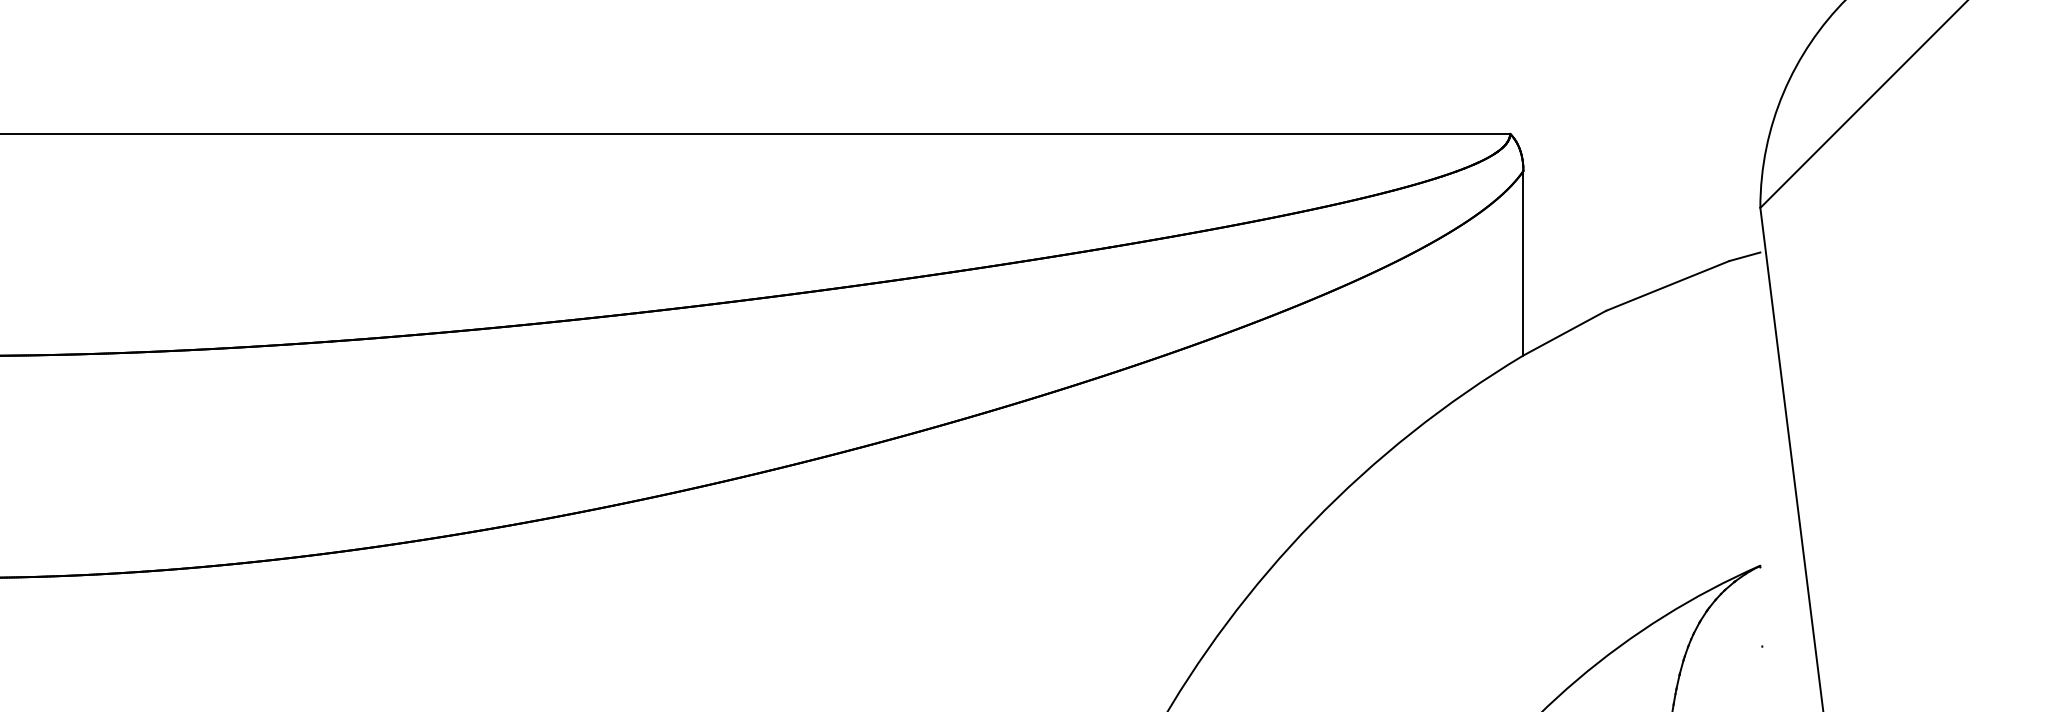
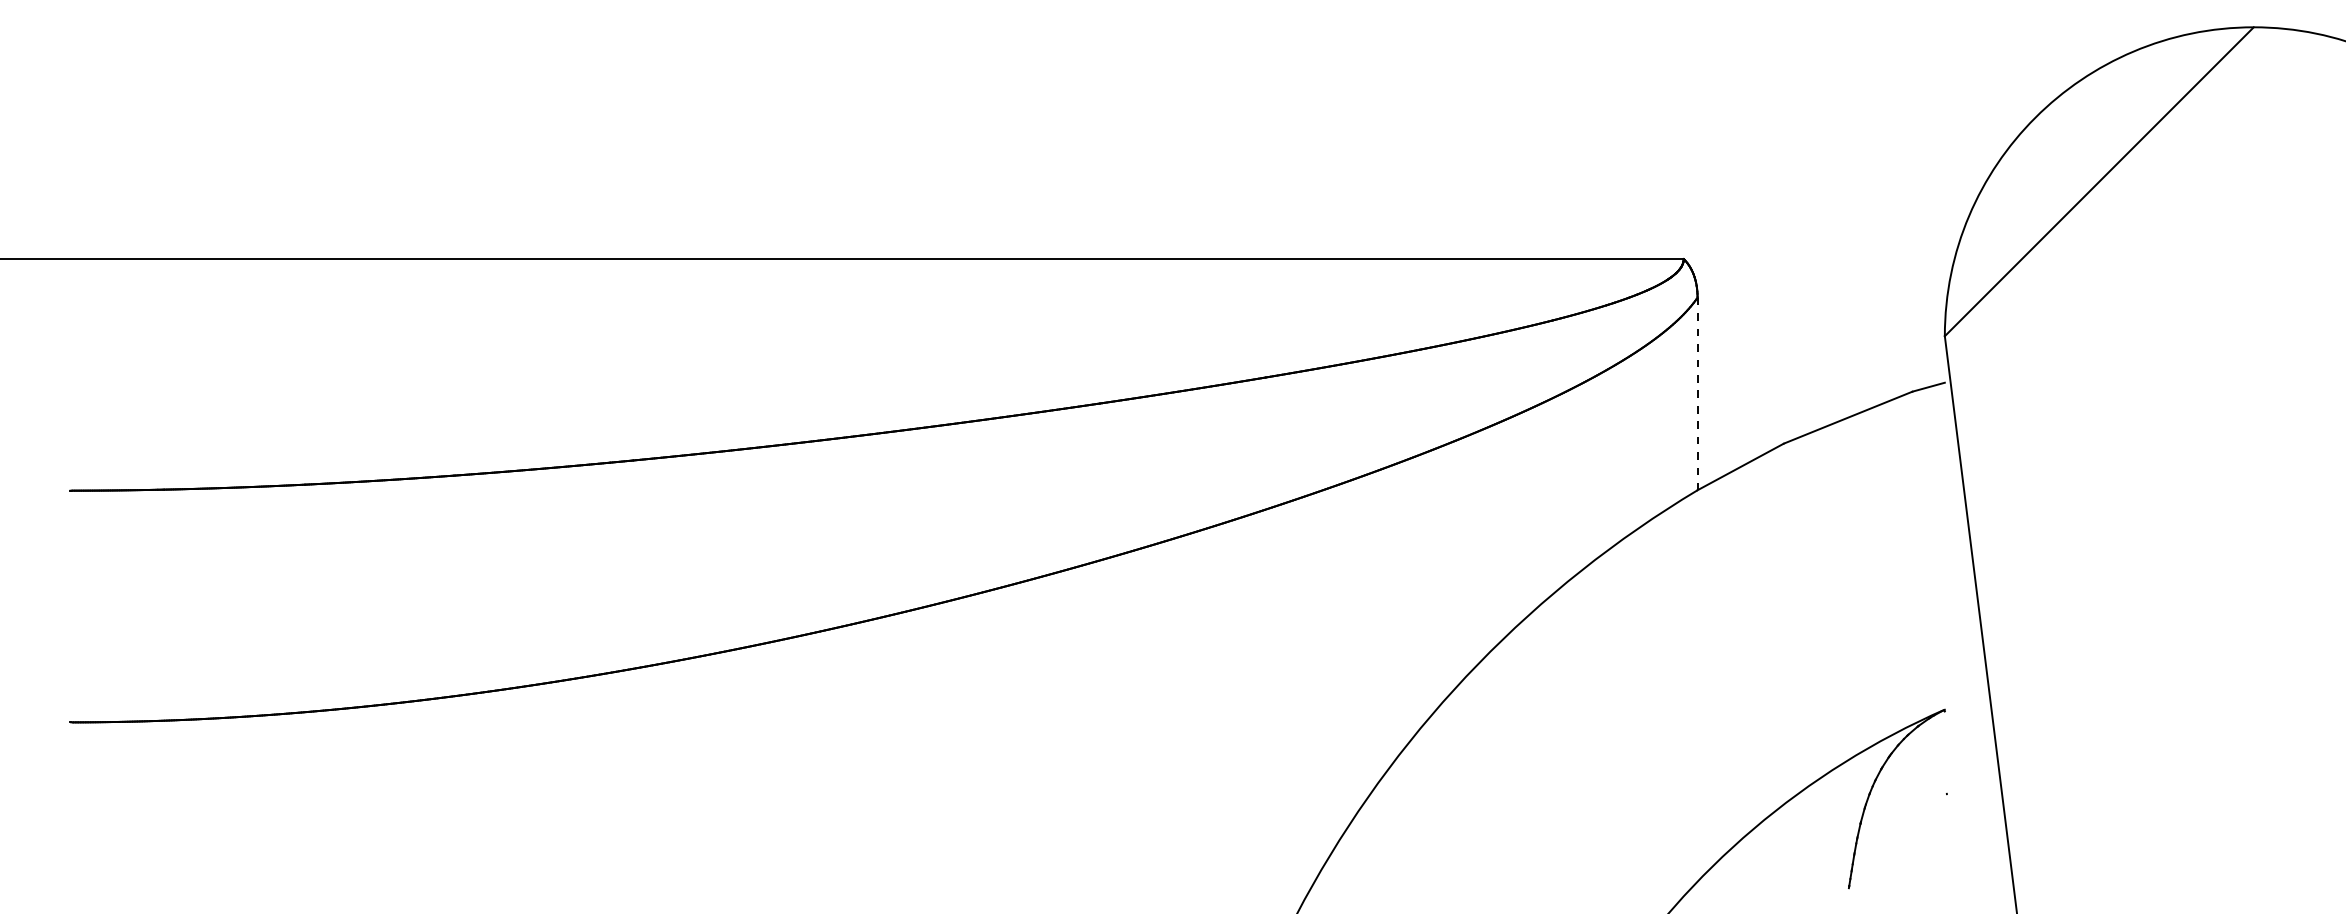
line: (1523, 263) -> (1697, 394), solid -> dashed

